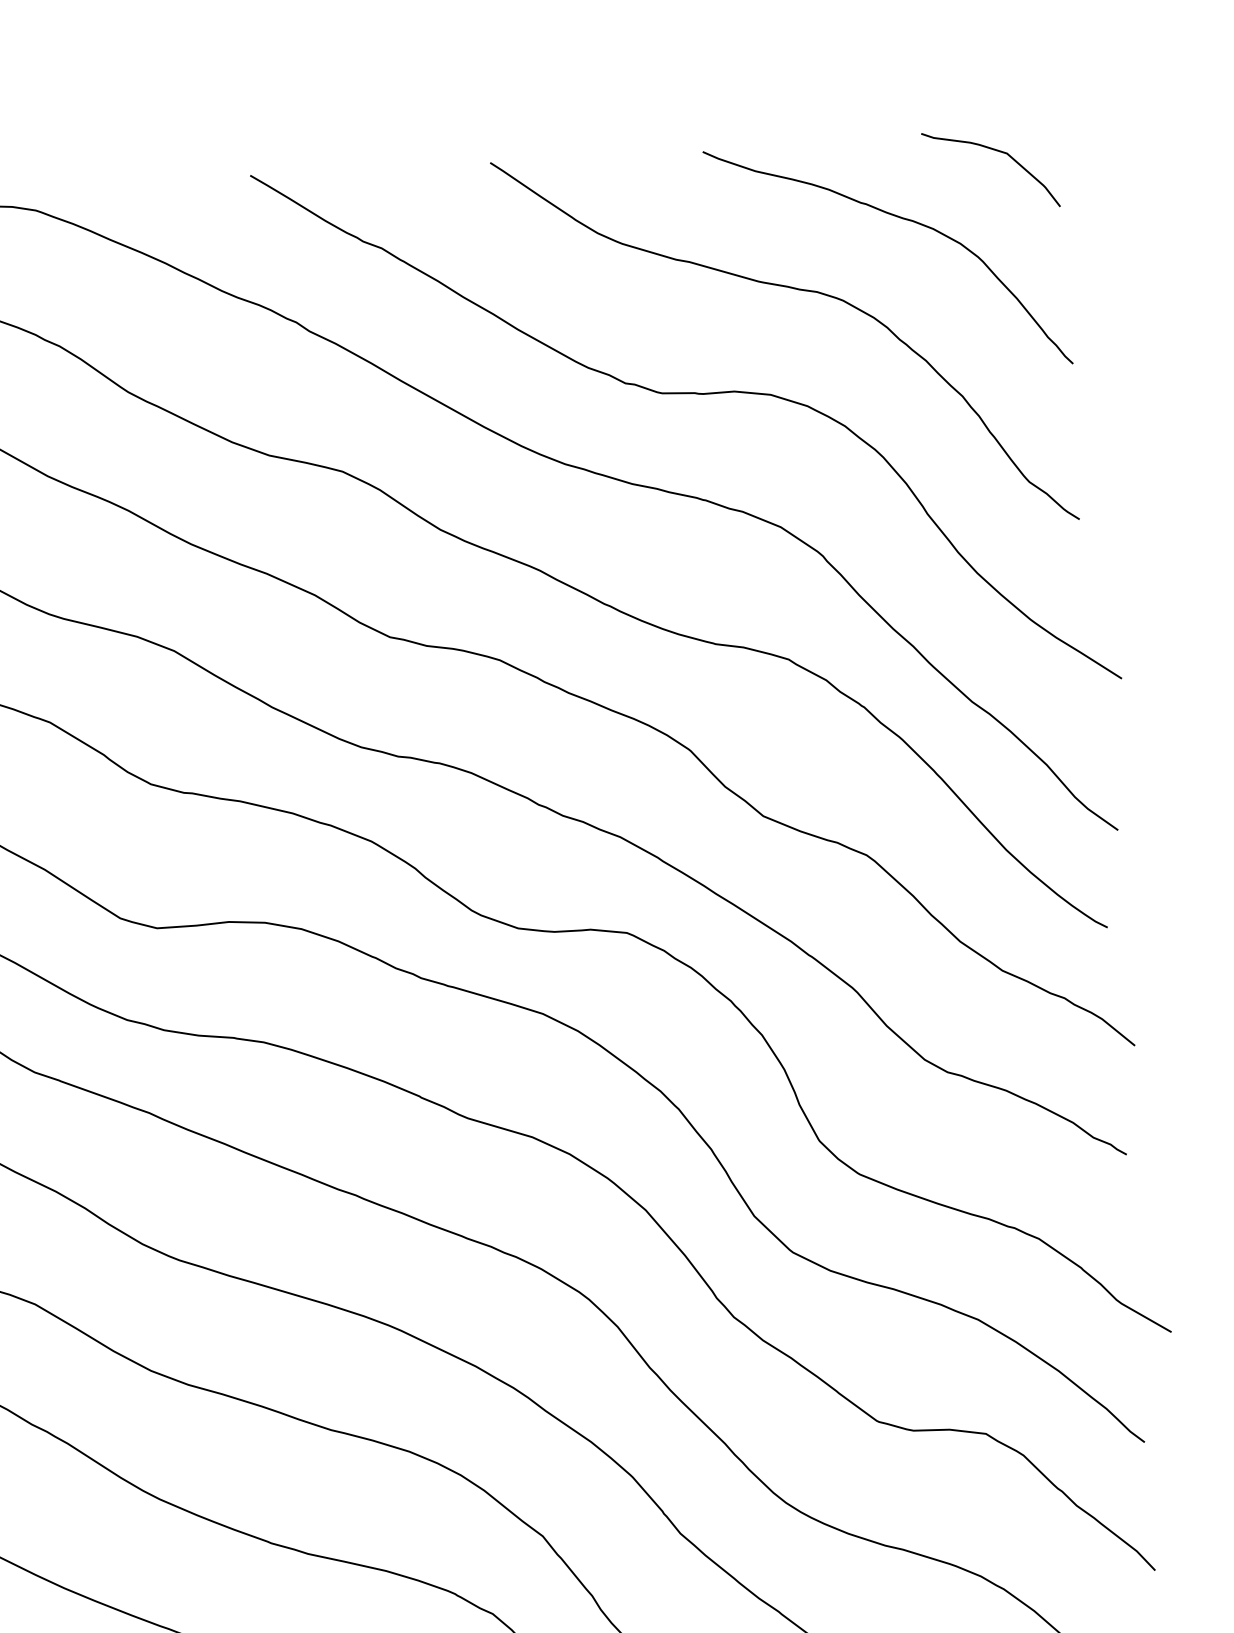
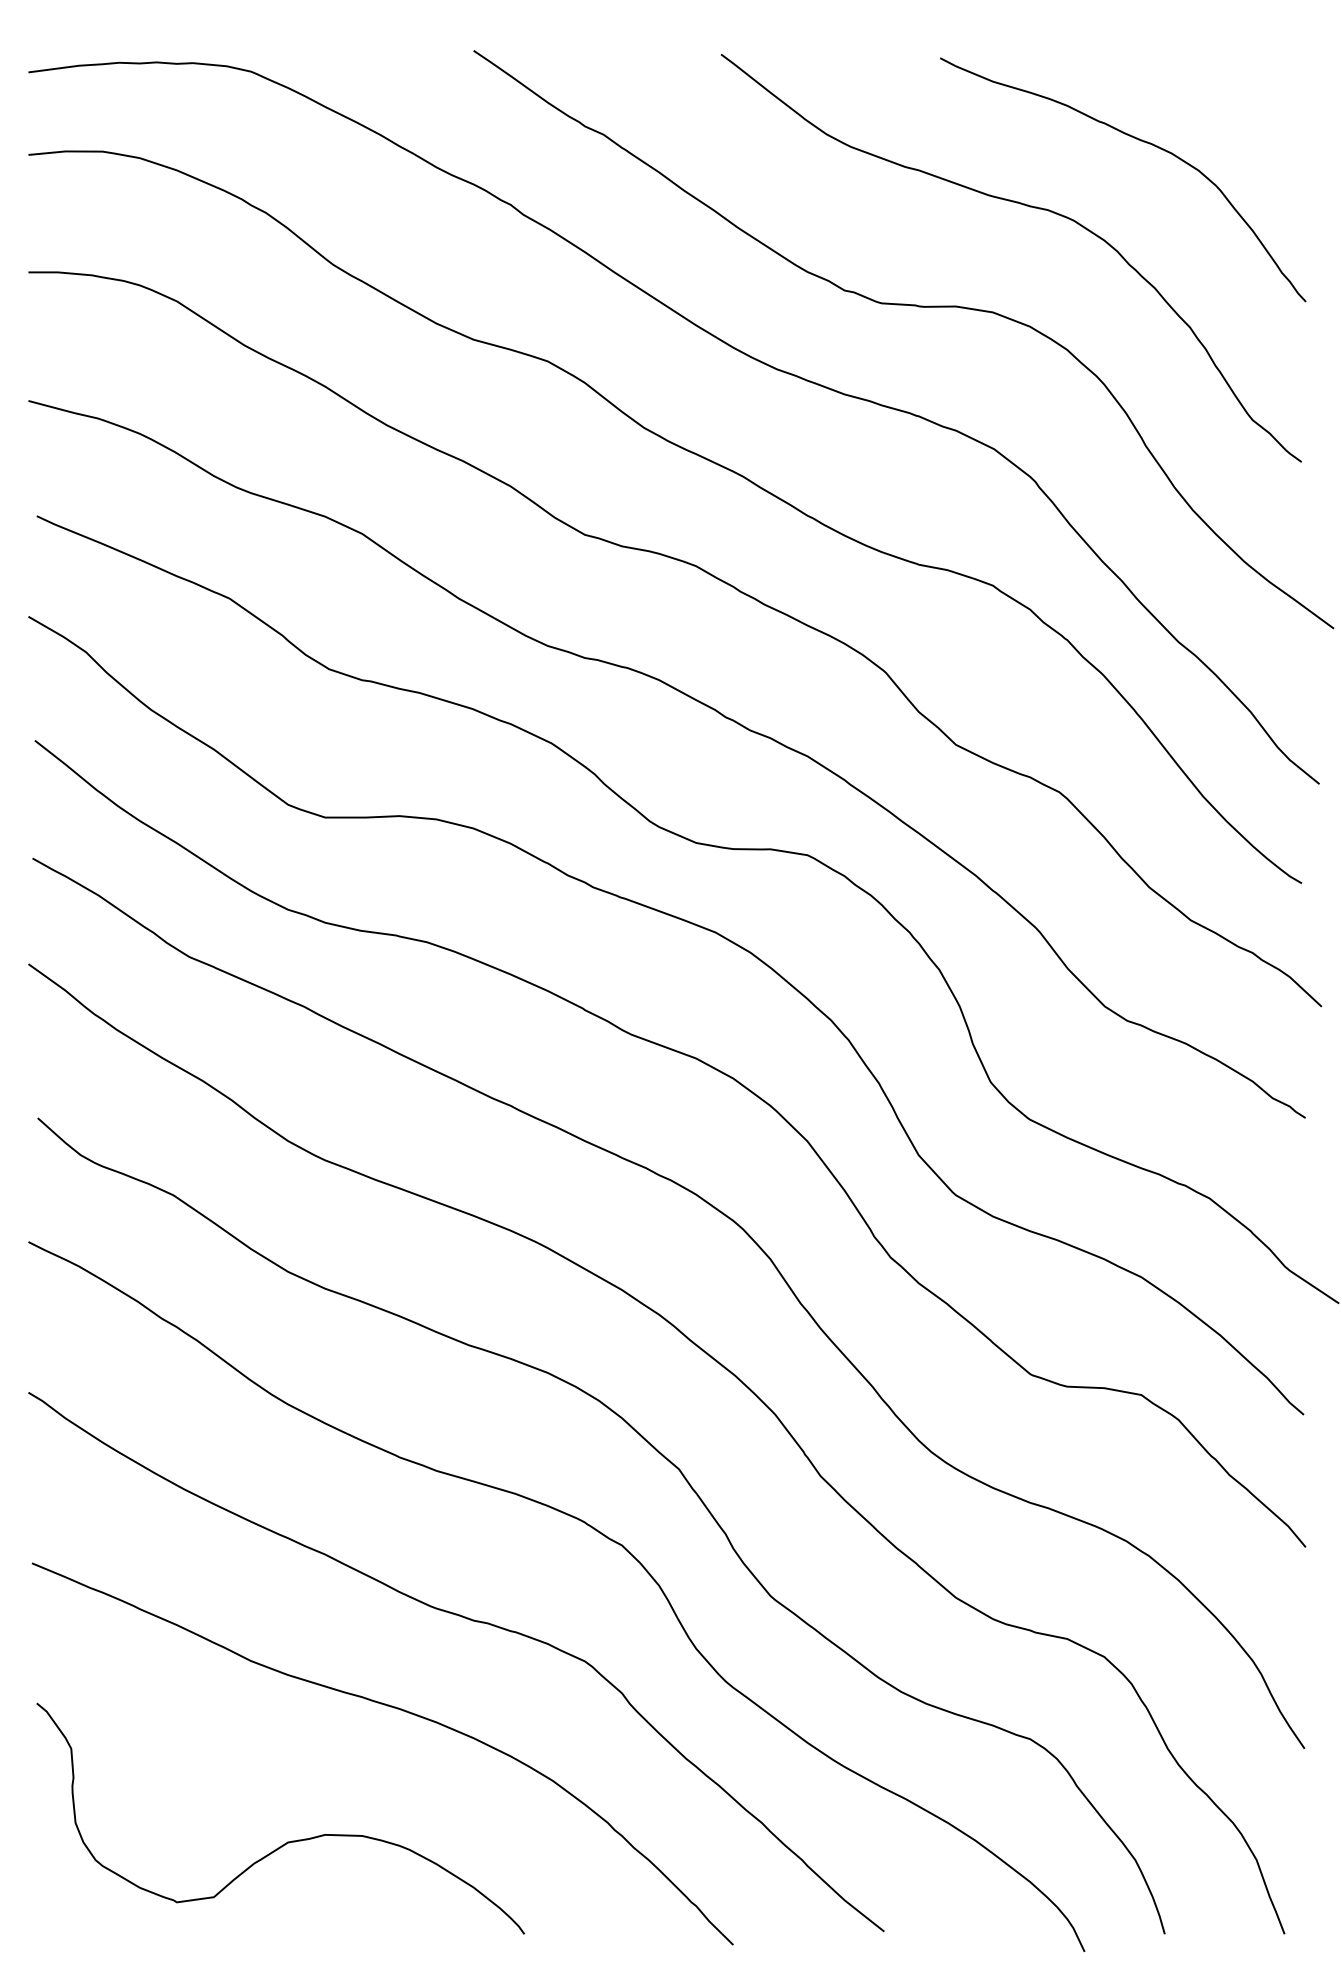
curve: (996, 151) -> (1242, 78), removed

